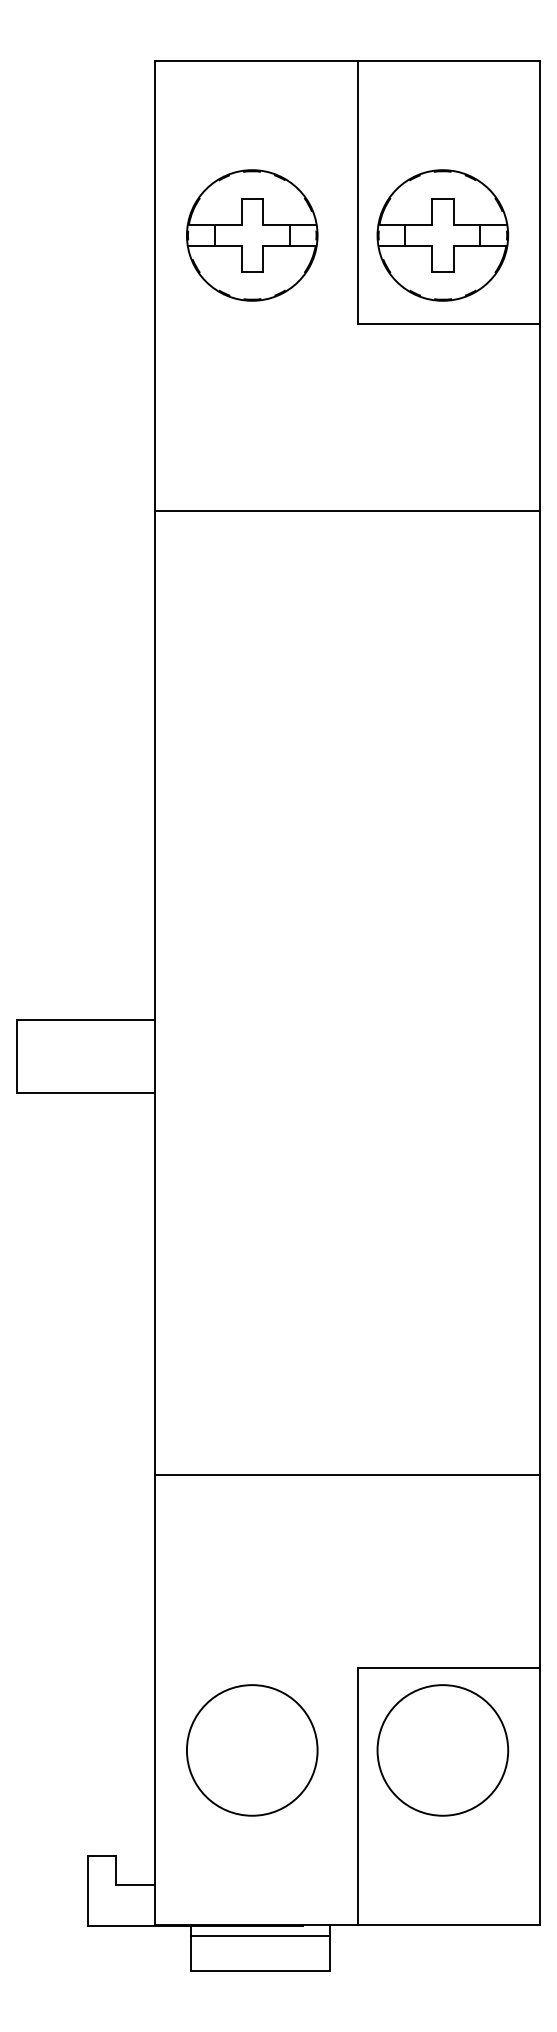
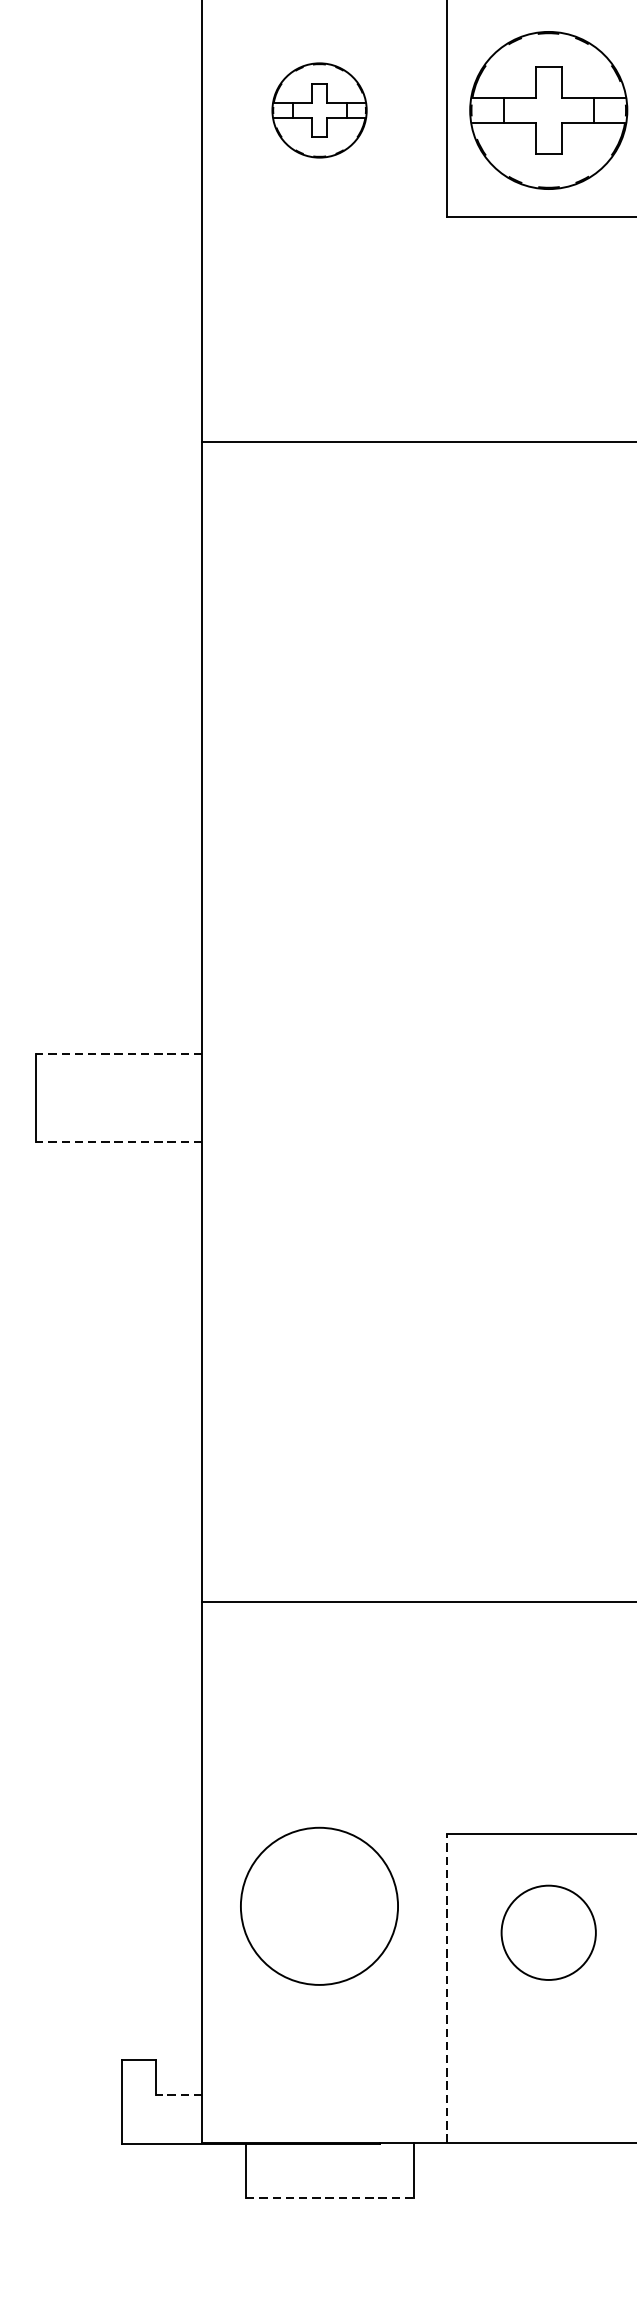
part: (252, 235) -> (319, 110), size x0.6
line: (85, 1020) -> (118, 1054), solid -> dashed
line: (85, 1092) -> (118, 1141), solid -> dashed
circle: (252, 1750) -> (319, 1906), moved
circle: (442, 1750) -> (548, 1932), size x0.6
line: (358, 1796) -> (447, 1988), solid -> dashed
line: (135, 1885) -> (179, 2095), solid -> dashed
line: (260, 1936) -> (329, 2156), removed
line: (260, 1971) -> (329, 2198), solid -> dashed

